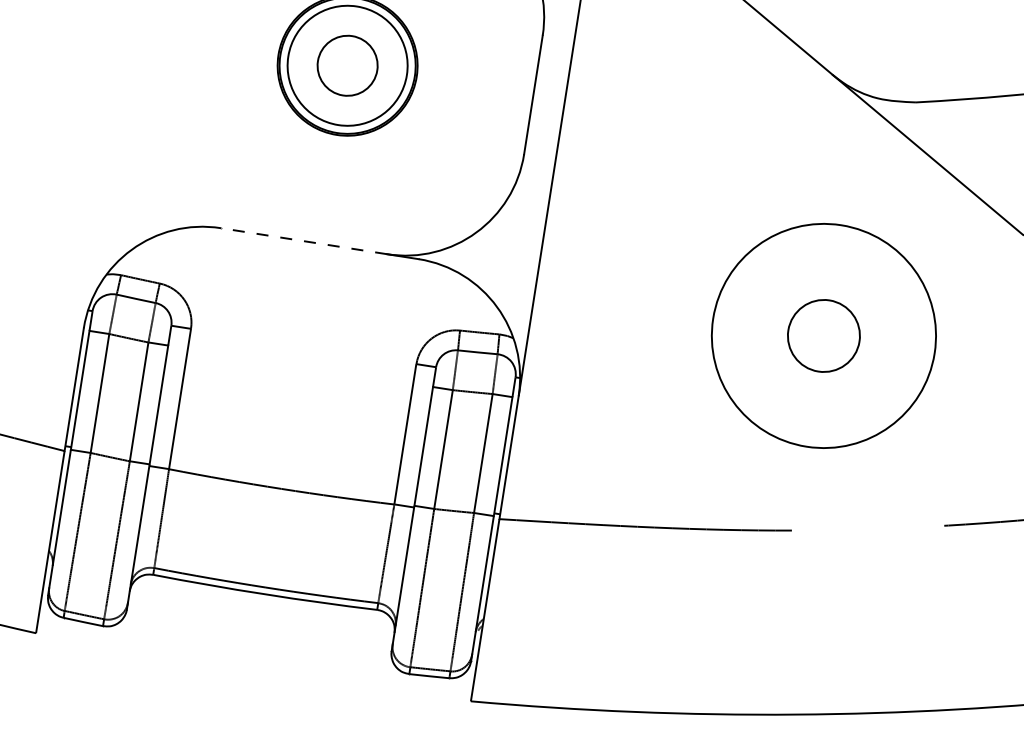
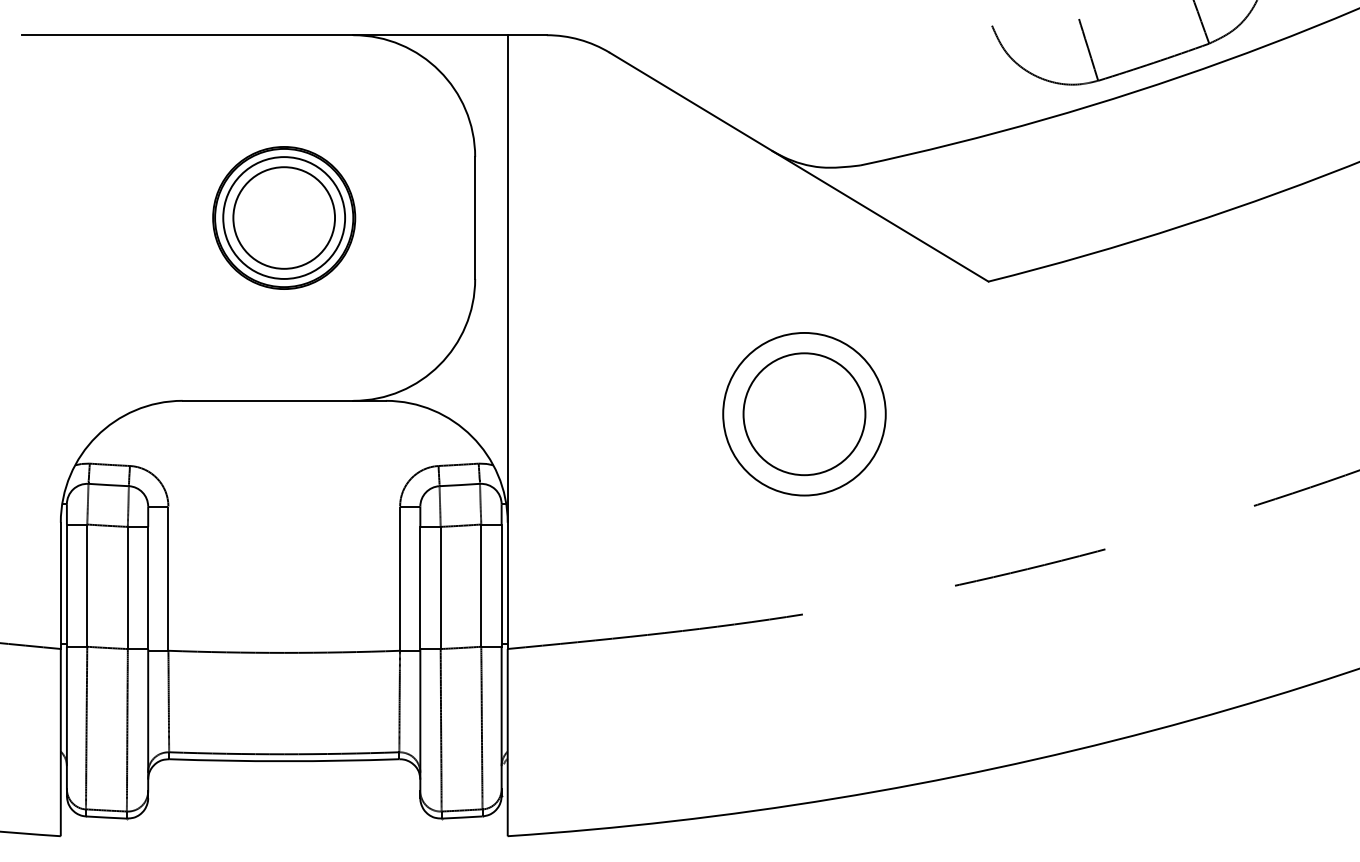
circle: (348, 65) -> (284, 217), size x1.67
line: (303, 240) -> (267, 400), dashed -> solid
circle: (824, 335) -> (804, 413), size x0.71
circle: (823, 336) -> (804, 414), size x1.67

